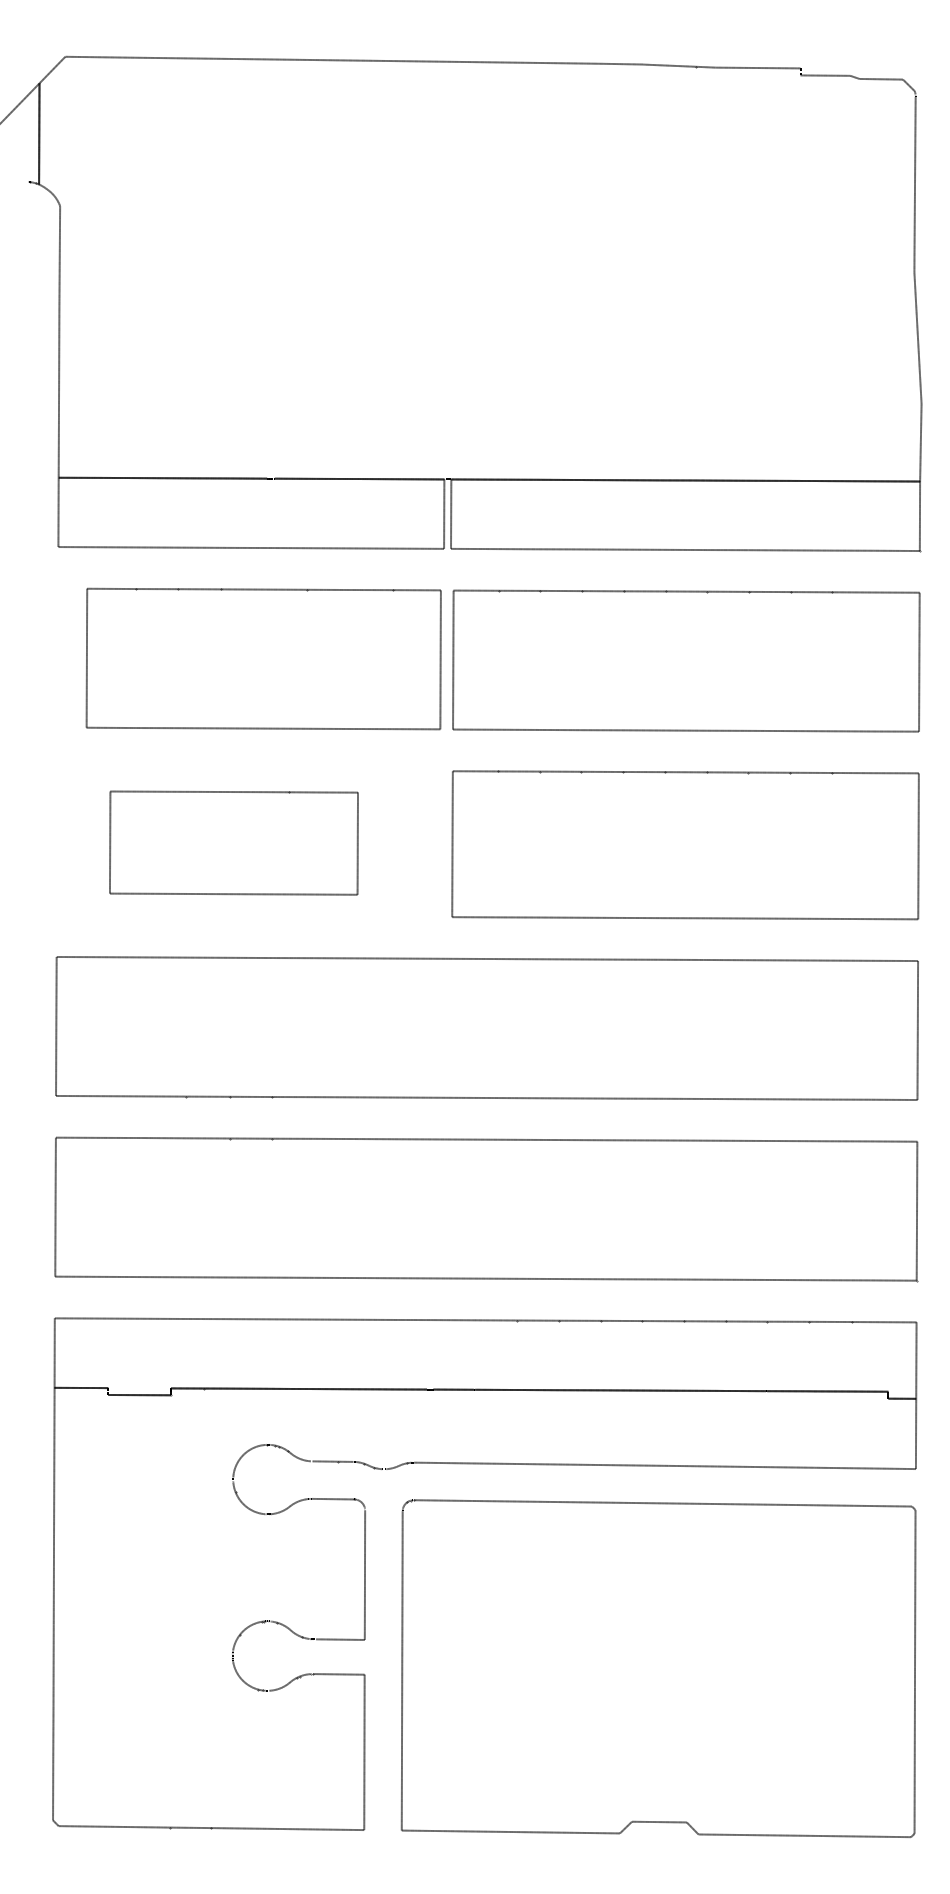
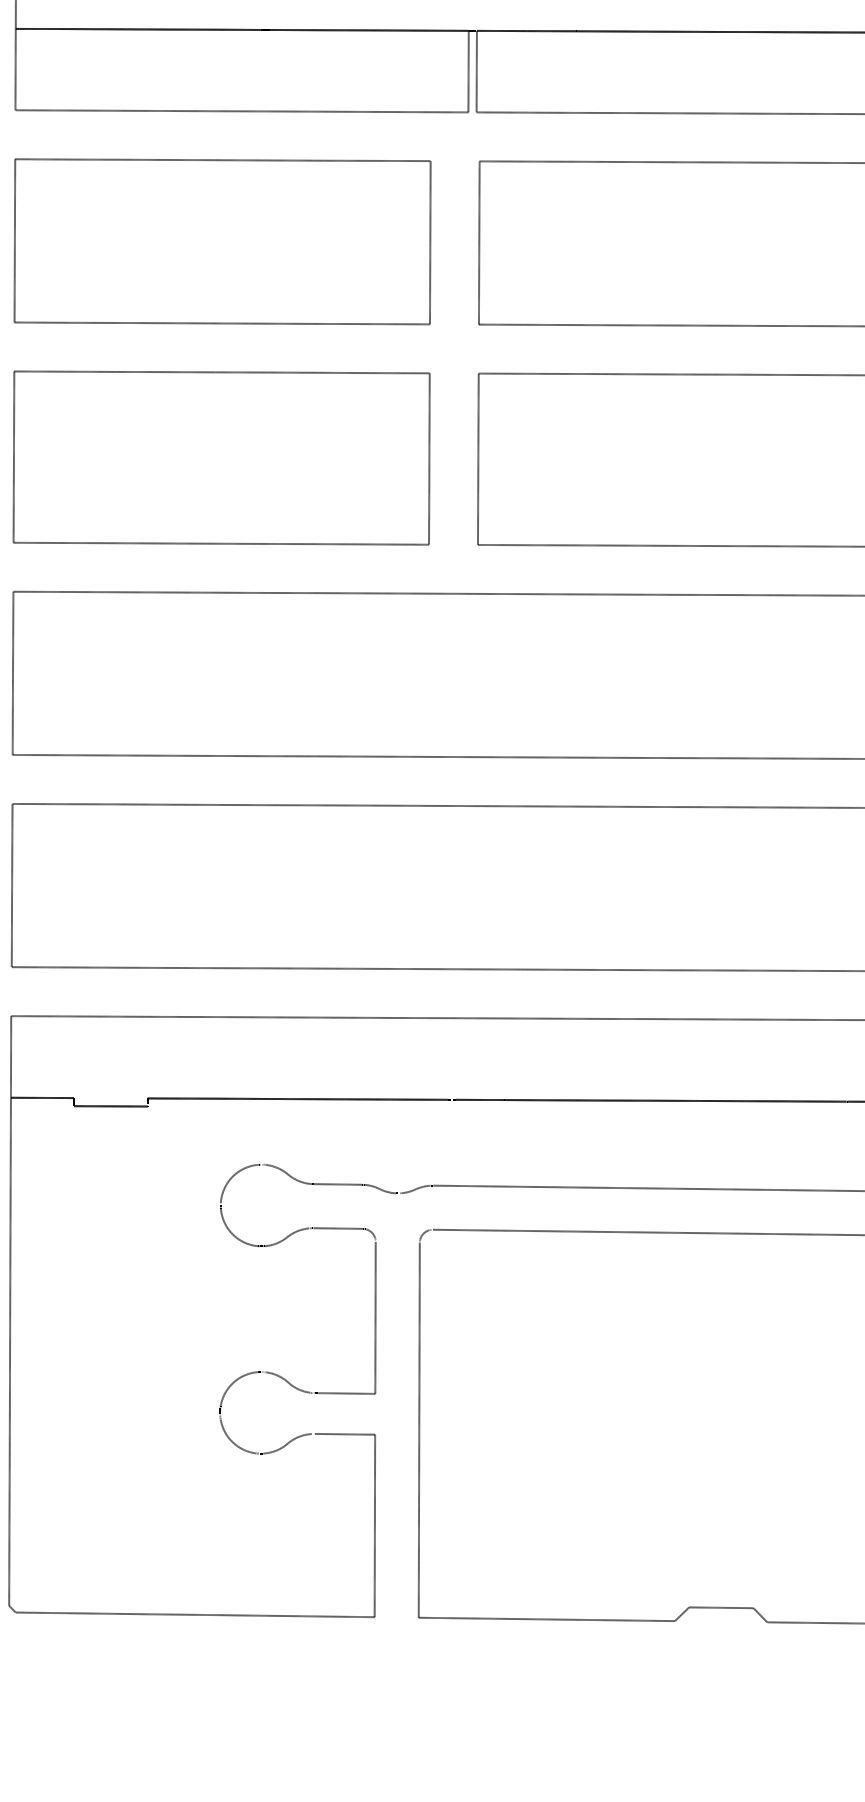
part: (263, 658) -> (222, 241), moved
part: (233, 842) -> (221, 457), size x1.43

